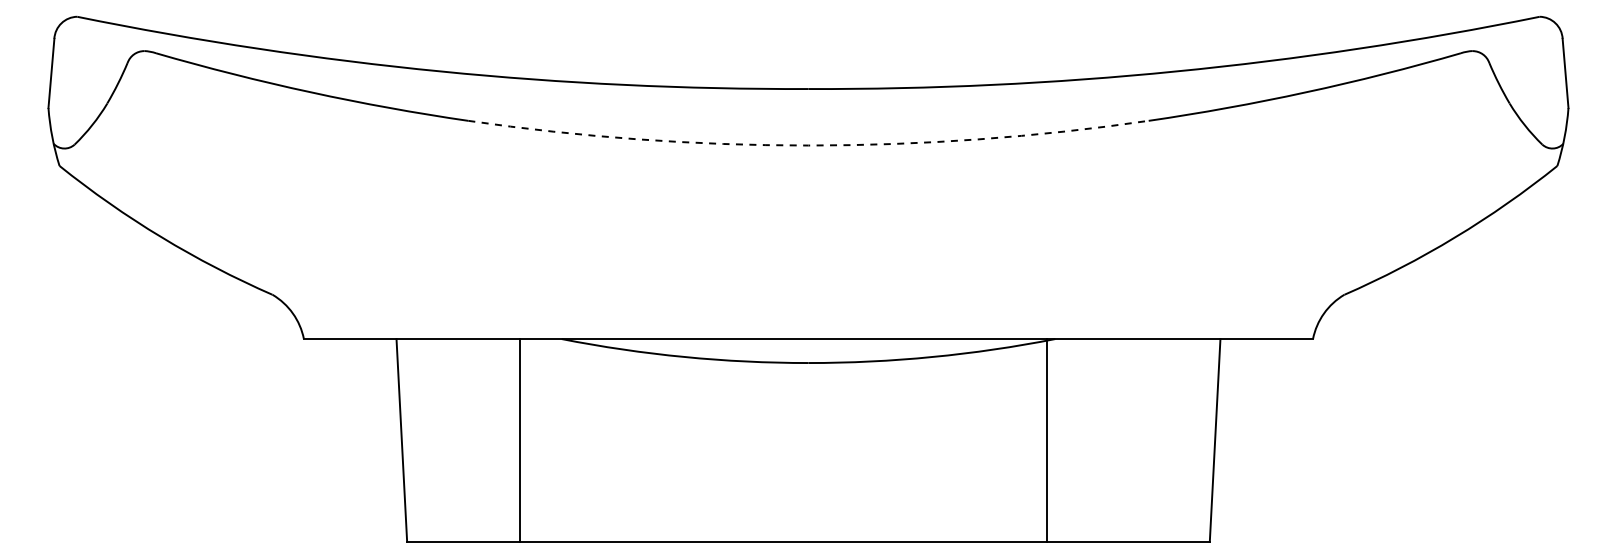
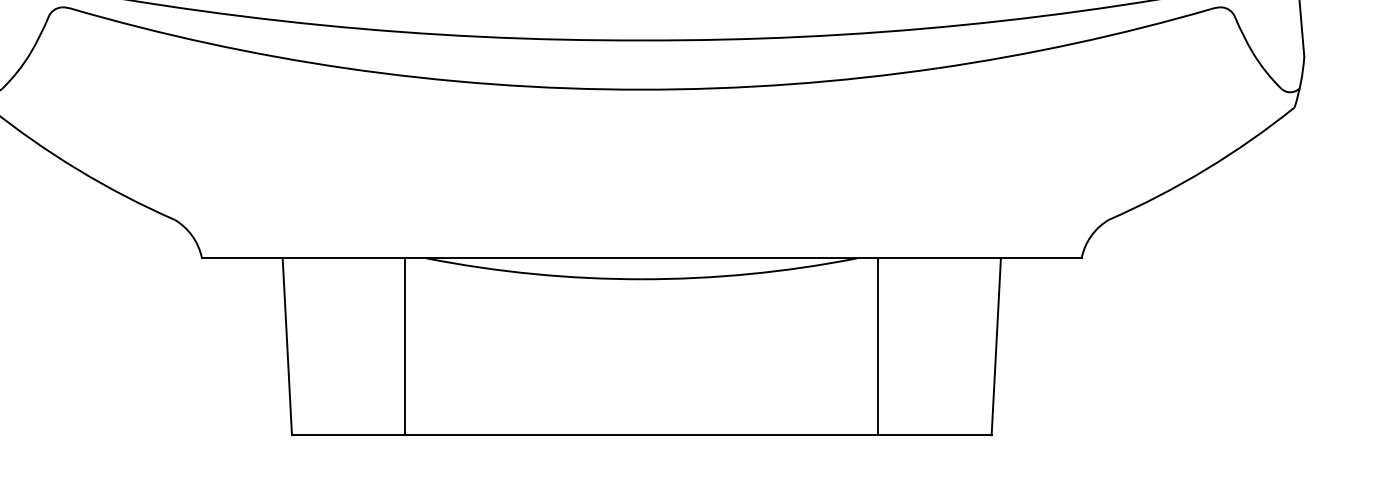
arc: (808, 145) -> (641, 89), dashed -> solid
line: (520, 440) -> (405, 346), moved
line: (1046, 440) -> (878, 346), moved

